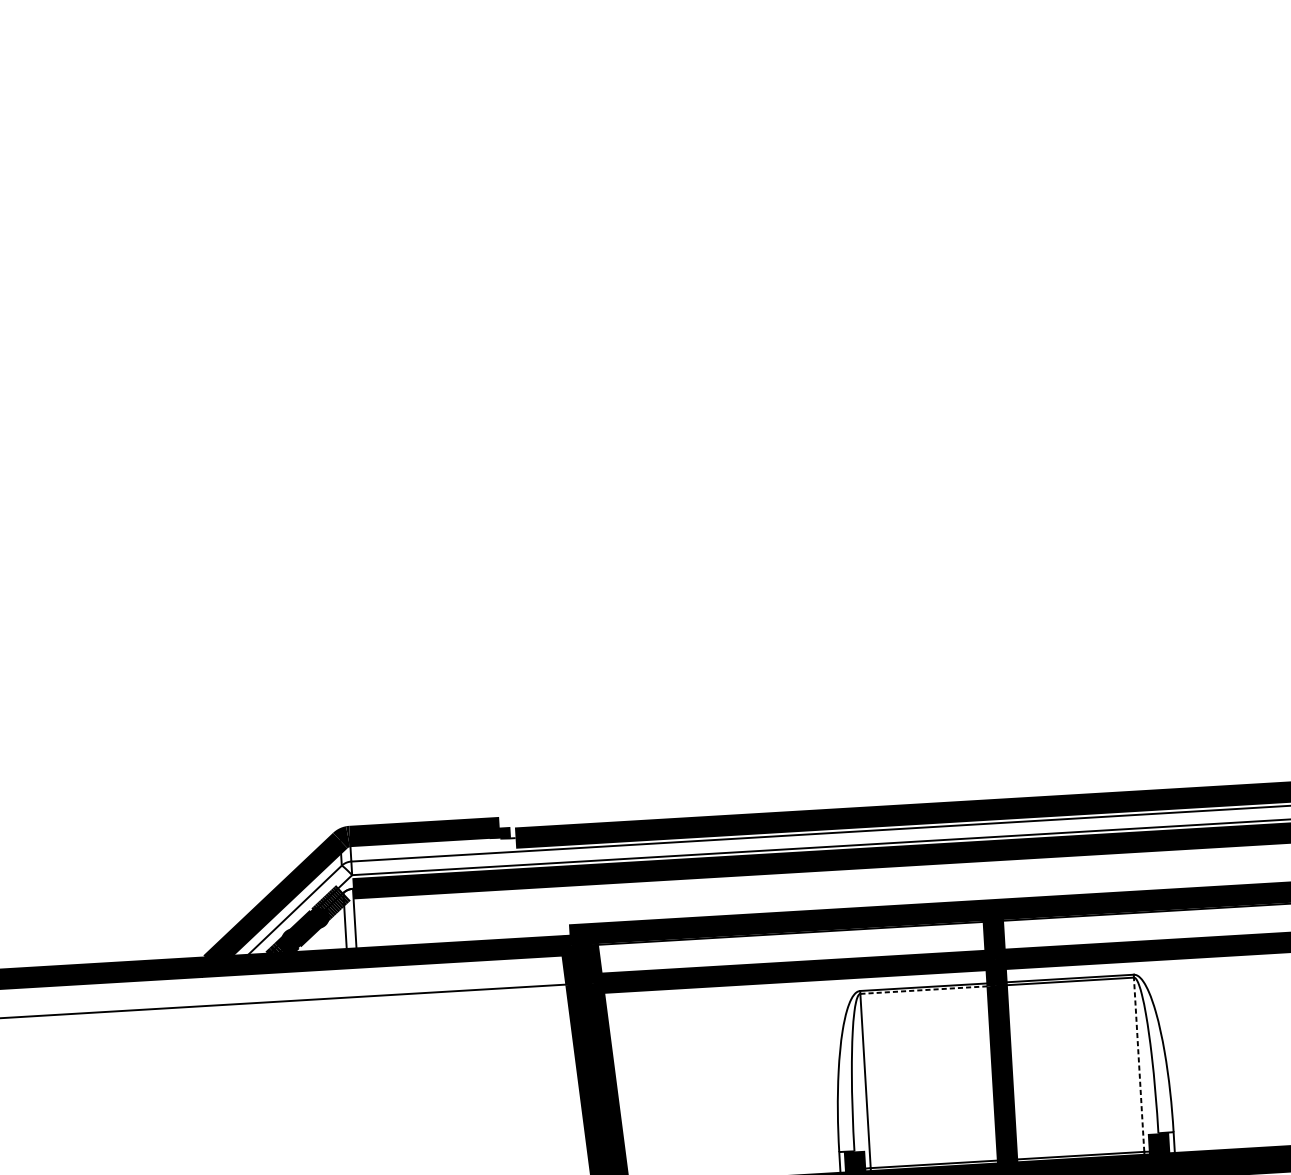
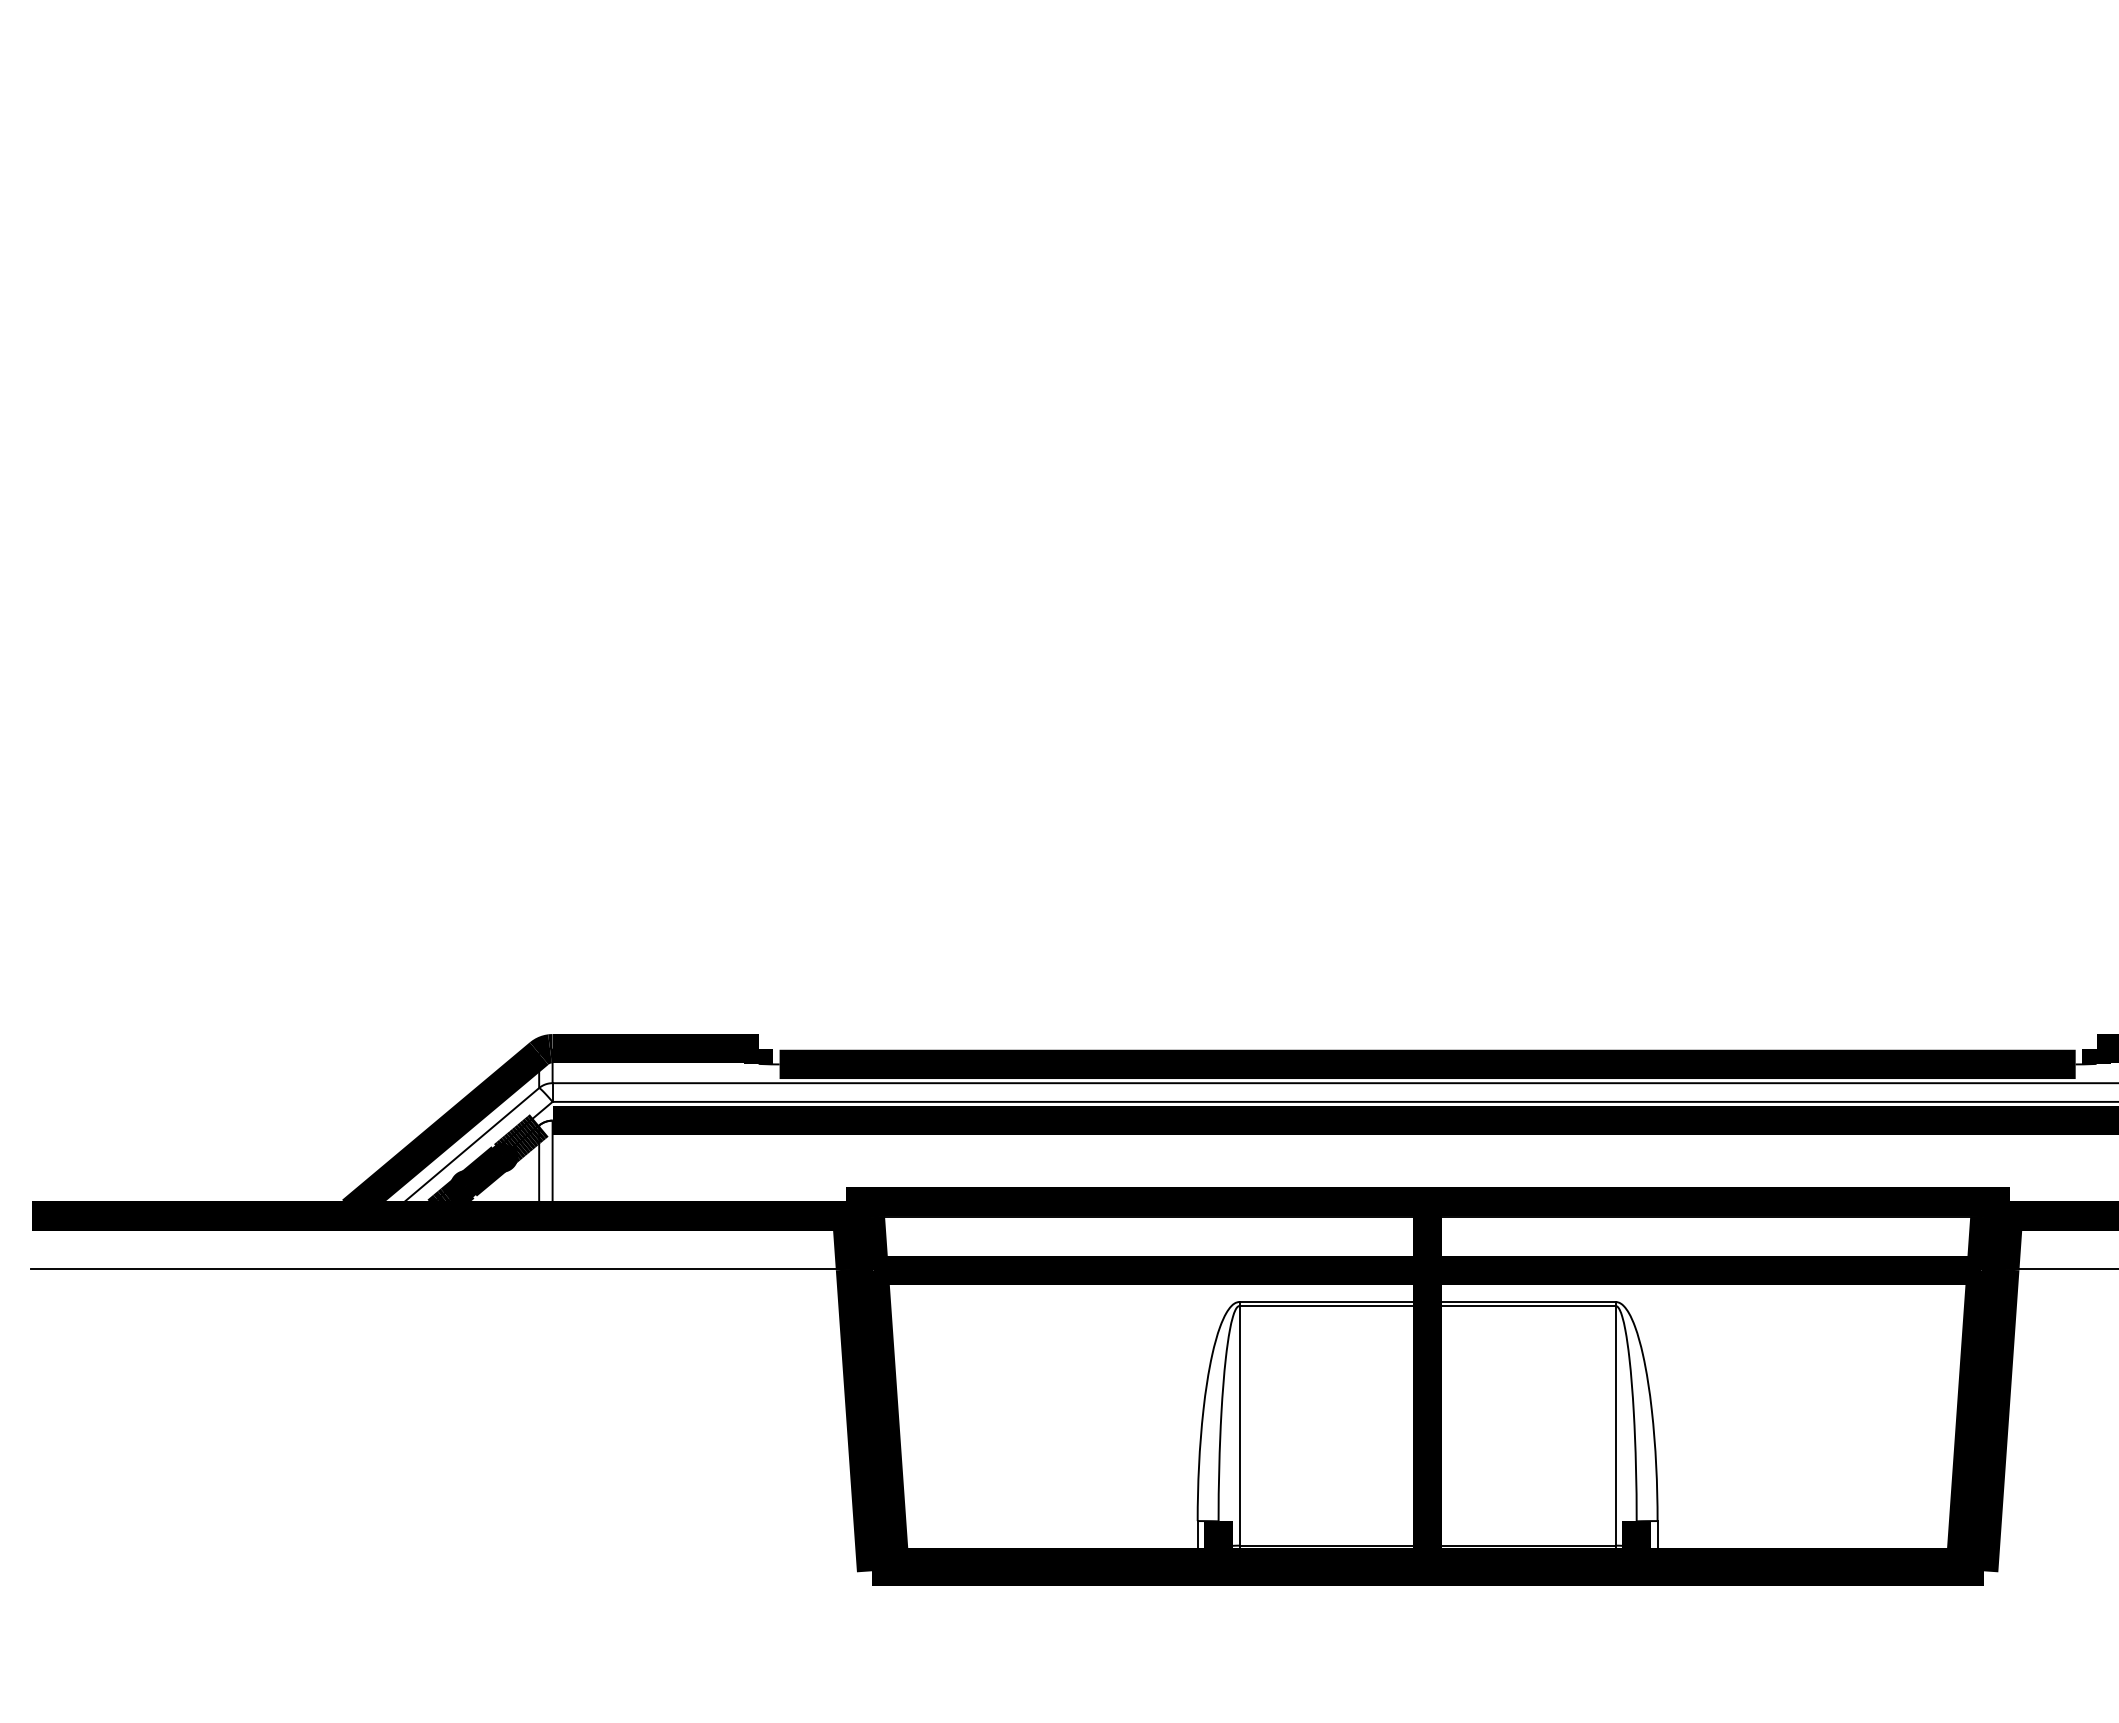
line: (929, 990) -> (1334, 1306), dashed -> solid
line: (1138, 1064) -> (1615, 1425), dashed -> solid

